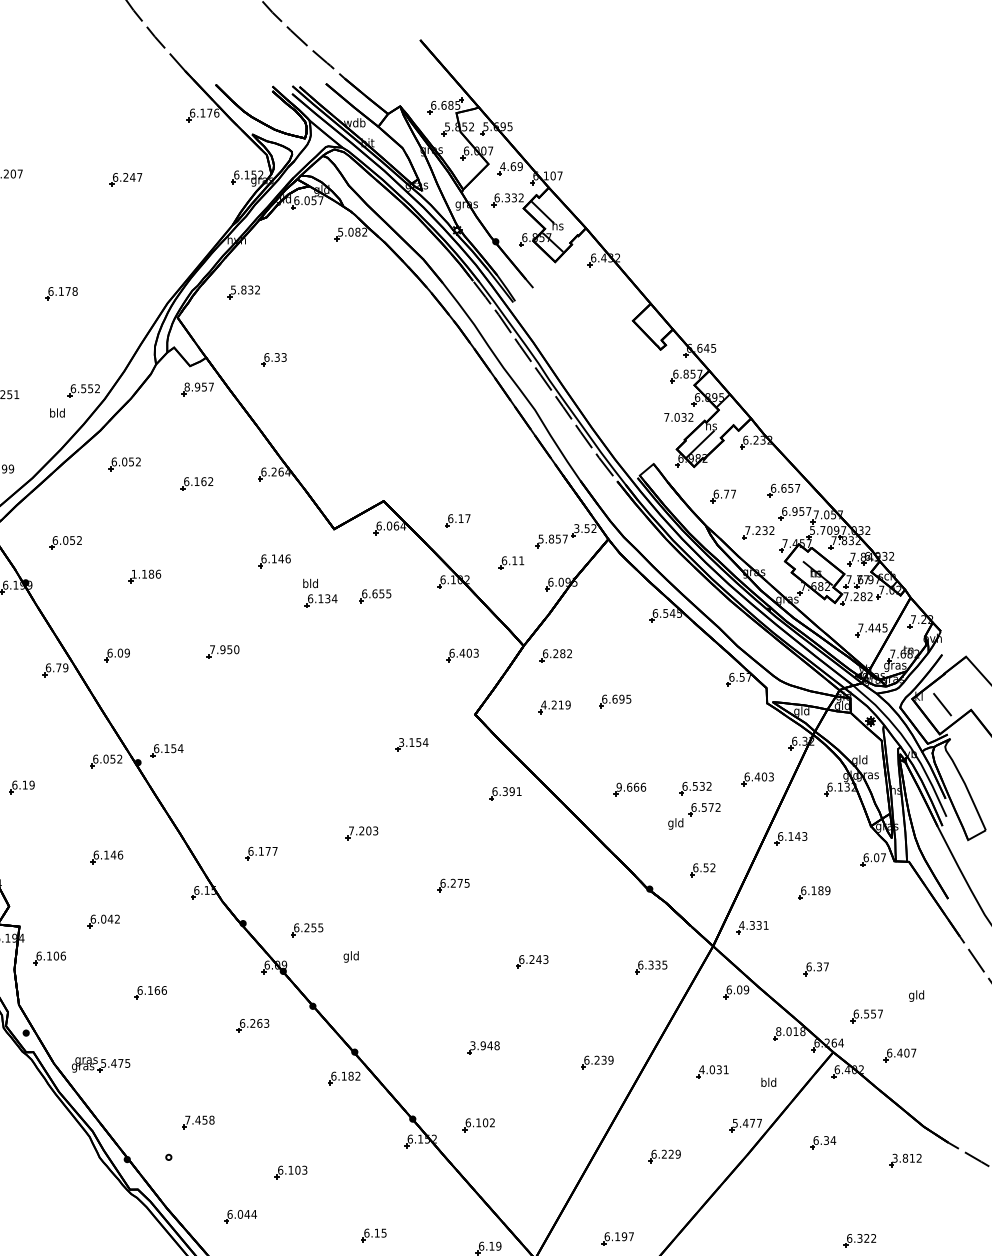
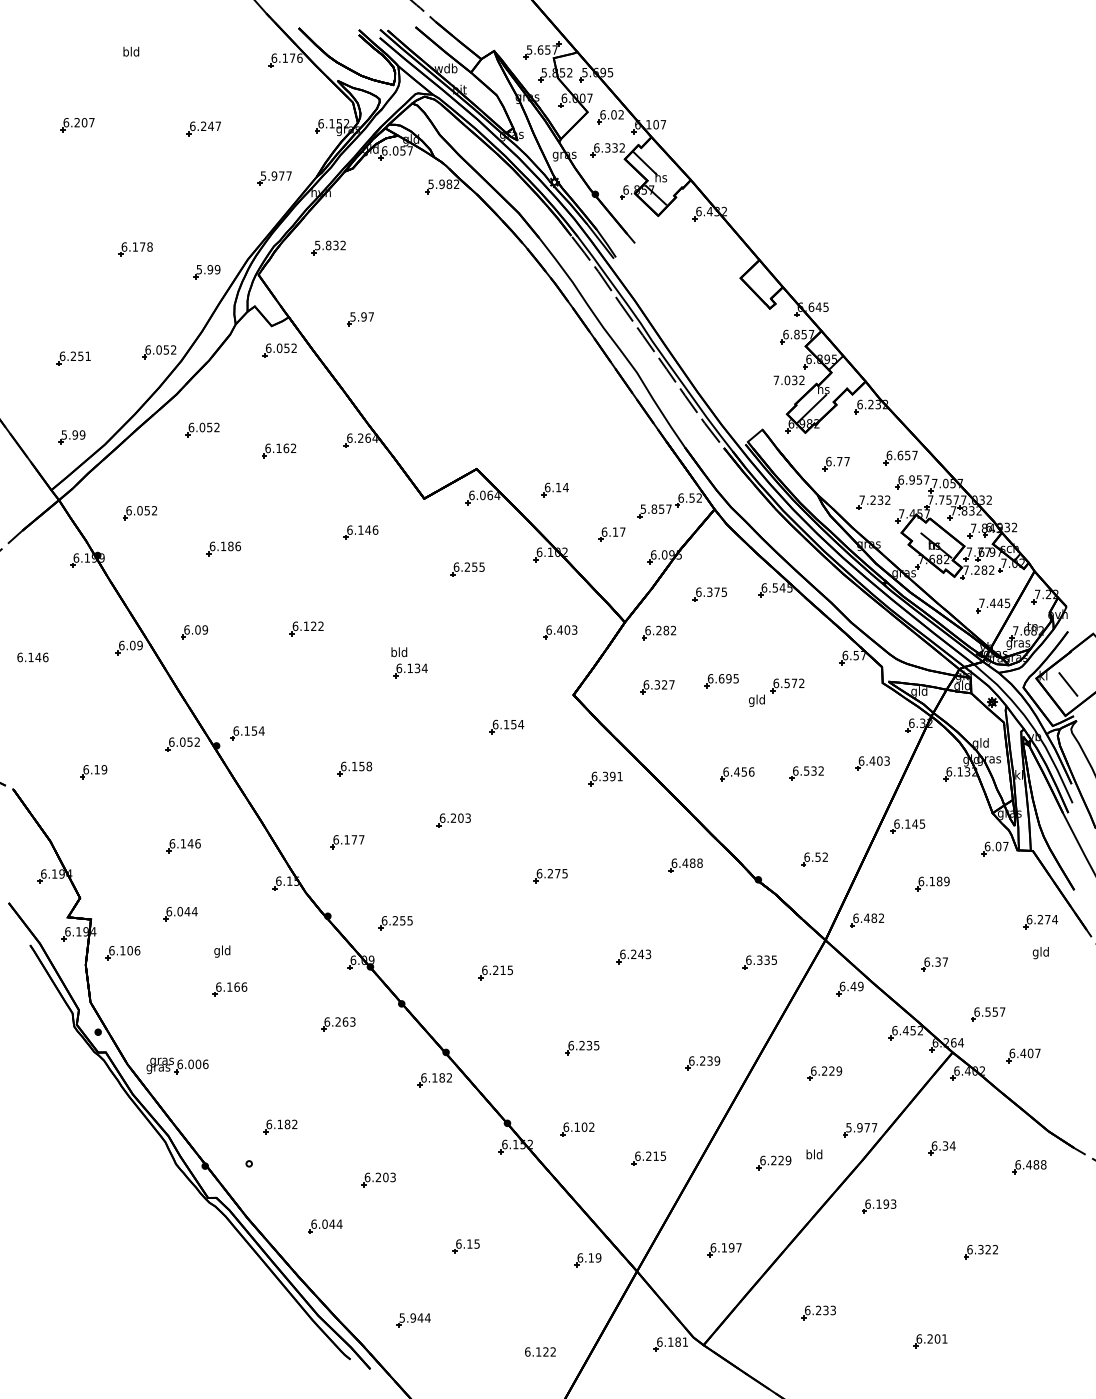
text: (444, 104) -> (541, 49), 6.685 -> 5.657
text: (511, 166) -> (612, 114), 4.69 -> 6.02
part: (192, 226) -> (274, 178), added
text: (350, 232) -> (441, 184), 5.082 -> 5.982
part: (128, 315) -> (206, 272), added
text: (274, 357) -> (361, 316), 6.33 -> 5.97
text: (198, 386) -> (280, 347), 8.957 -> 6.052
text: (83, 388) -> (158, 349), 6.552 -> 6.052
text: (57, 412) -> (131, 51), moved
text: (467, 518) -> (565, 487), 6.17 -> 6.14
text: (576, 528) -> (680, 497), 3.52 -> 6.52
text: (824, 529) -> (943, 499), 5.709 -> 7.757
text: (521, 560) -> (622, 531), 6.11 -> 6.17
text: (134, 574) -> (212, 546), 1.186 -> 6.186
part: (320, 593) -> (409, 662), moved
text: (375, 593) -> (467, 566), 6.655 -> 6.255
part: (603, 619) -> (709, 594), added
text: (223, 649) -> (307, 626), 7.950 -> 6.122
text: (58, 667) -> (132, 645), 6.79 -> 6.09
text: (555, 704) -> (658, 684), 4.219 -> 6.327
text: (401, 742) -> (495, 724), 3.154 -> 6.154
part: (268, 783) -> (354, 768), added
text: (628, 786) -> (735, 771), 9.666 -> 6.456
text: (895, 789) -> (1018, 774), hs -> kl
part: (694, 816) -> (776, 692), moved
text: (351, 830) -> (442, 817), 7.203 -> 6.203
text: (804, 835) -> (922, 823), 6.143 -> 6.145
part: (580, 875) -> (685, 865), added
text: (117, 919) -> (194, 911), 6.042 -> 6.044
text: (753, 925) -> (868, 918), 4.331 -> 6.482
part: (916, 929) -> (1040, 922), added
text: (351, 956) -> (222, 951), moved
part: (401, 976) -> (495, 972), added
text: (739, 989) -> (853, 986), 6.09 -> 6.49
text: (916, 996) -> (1040, 953), moved
text: (790, 1031) -> (907, 1030), 8.018 -> 6.452
text: (484, 1045) -> (583, 1045), 3.948 -> 6.235
text: (115, 1063) -> (192, 1064), 5.475 -> 6.006
text: (714, 1069) -> (826, 1070), 4.031 -> 6.229
text: (768, 1082) -> (814, 1154), moved
text: (199, 1120) -> (281, 1124), 7.458 -> 6.182
text: (745, 1123) -> (859, 1127), 5.477 -> 5.977
part: (545, 1152) -> (648, 1158), added
text: (906, 1158) -> (1030, 1164), 3.812 -> 6.488
text: (290, 1169) -> (377, 1176), 6.103 -> 6.203
part: (764, 1197) -> (879, 1206), added

